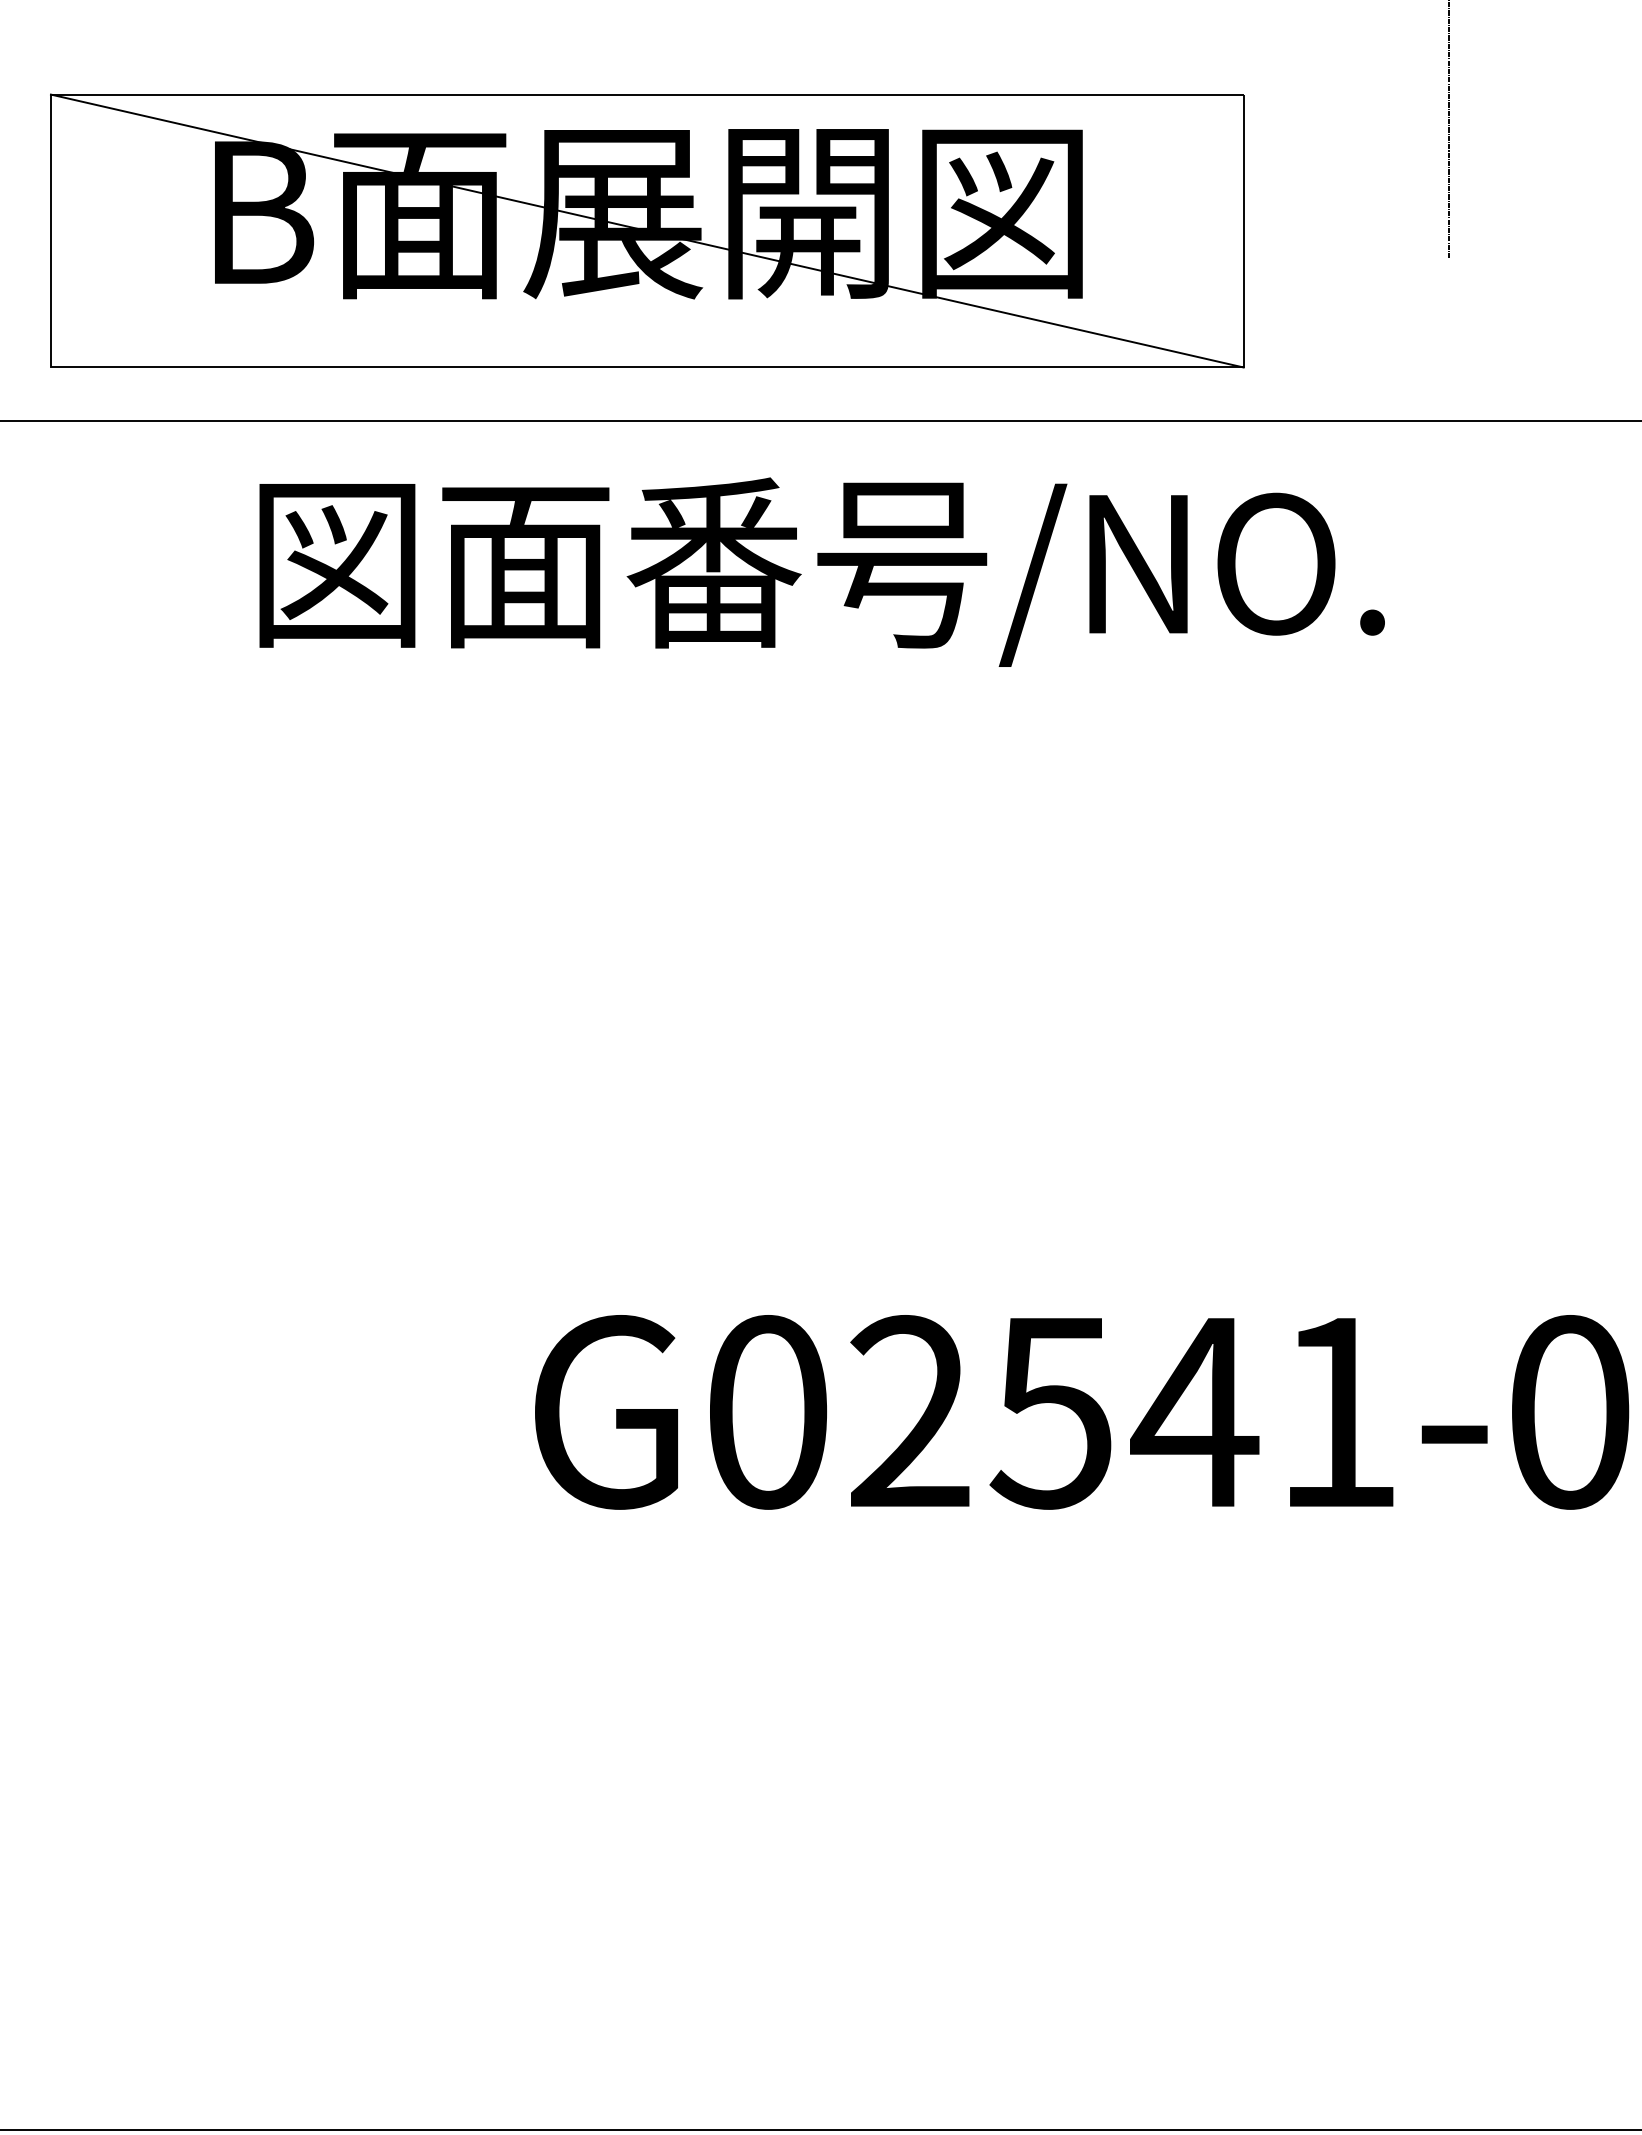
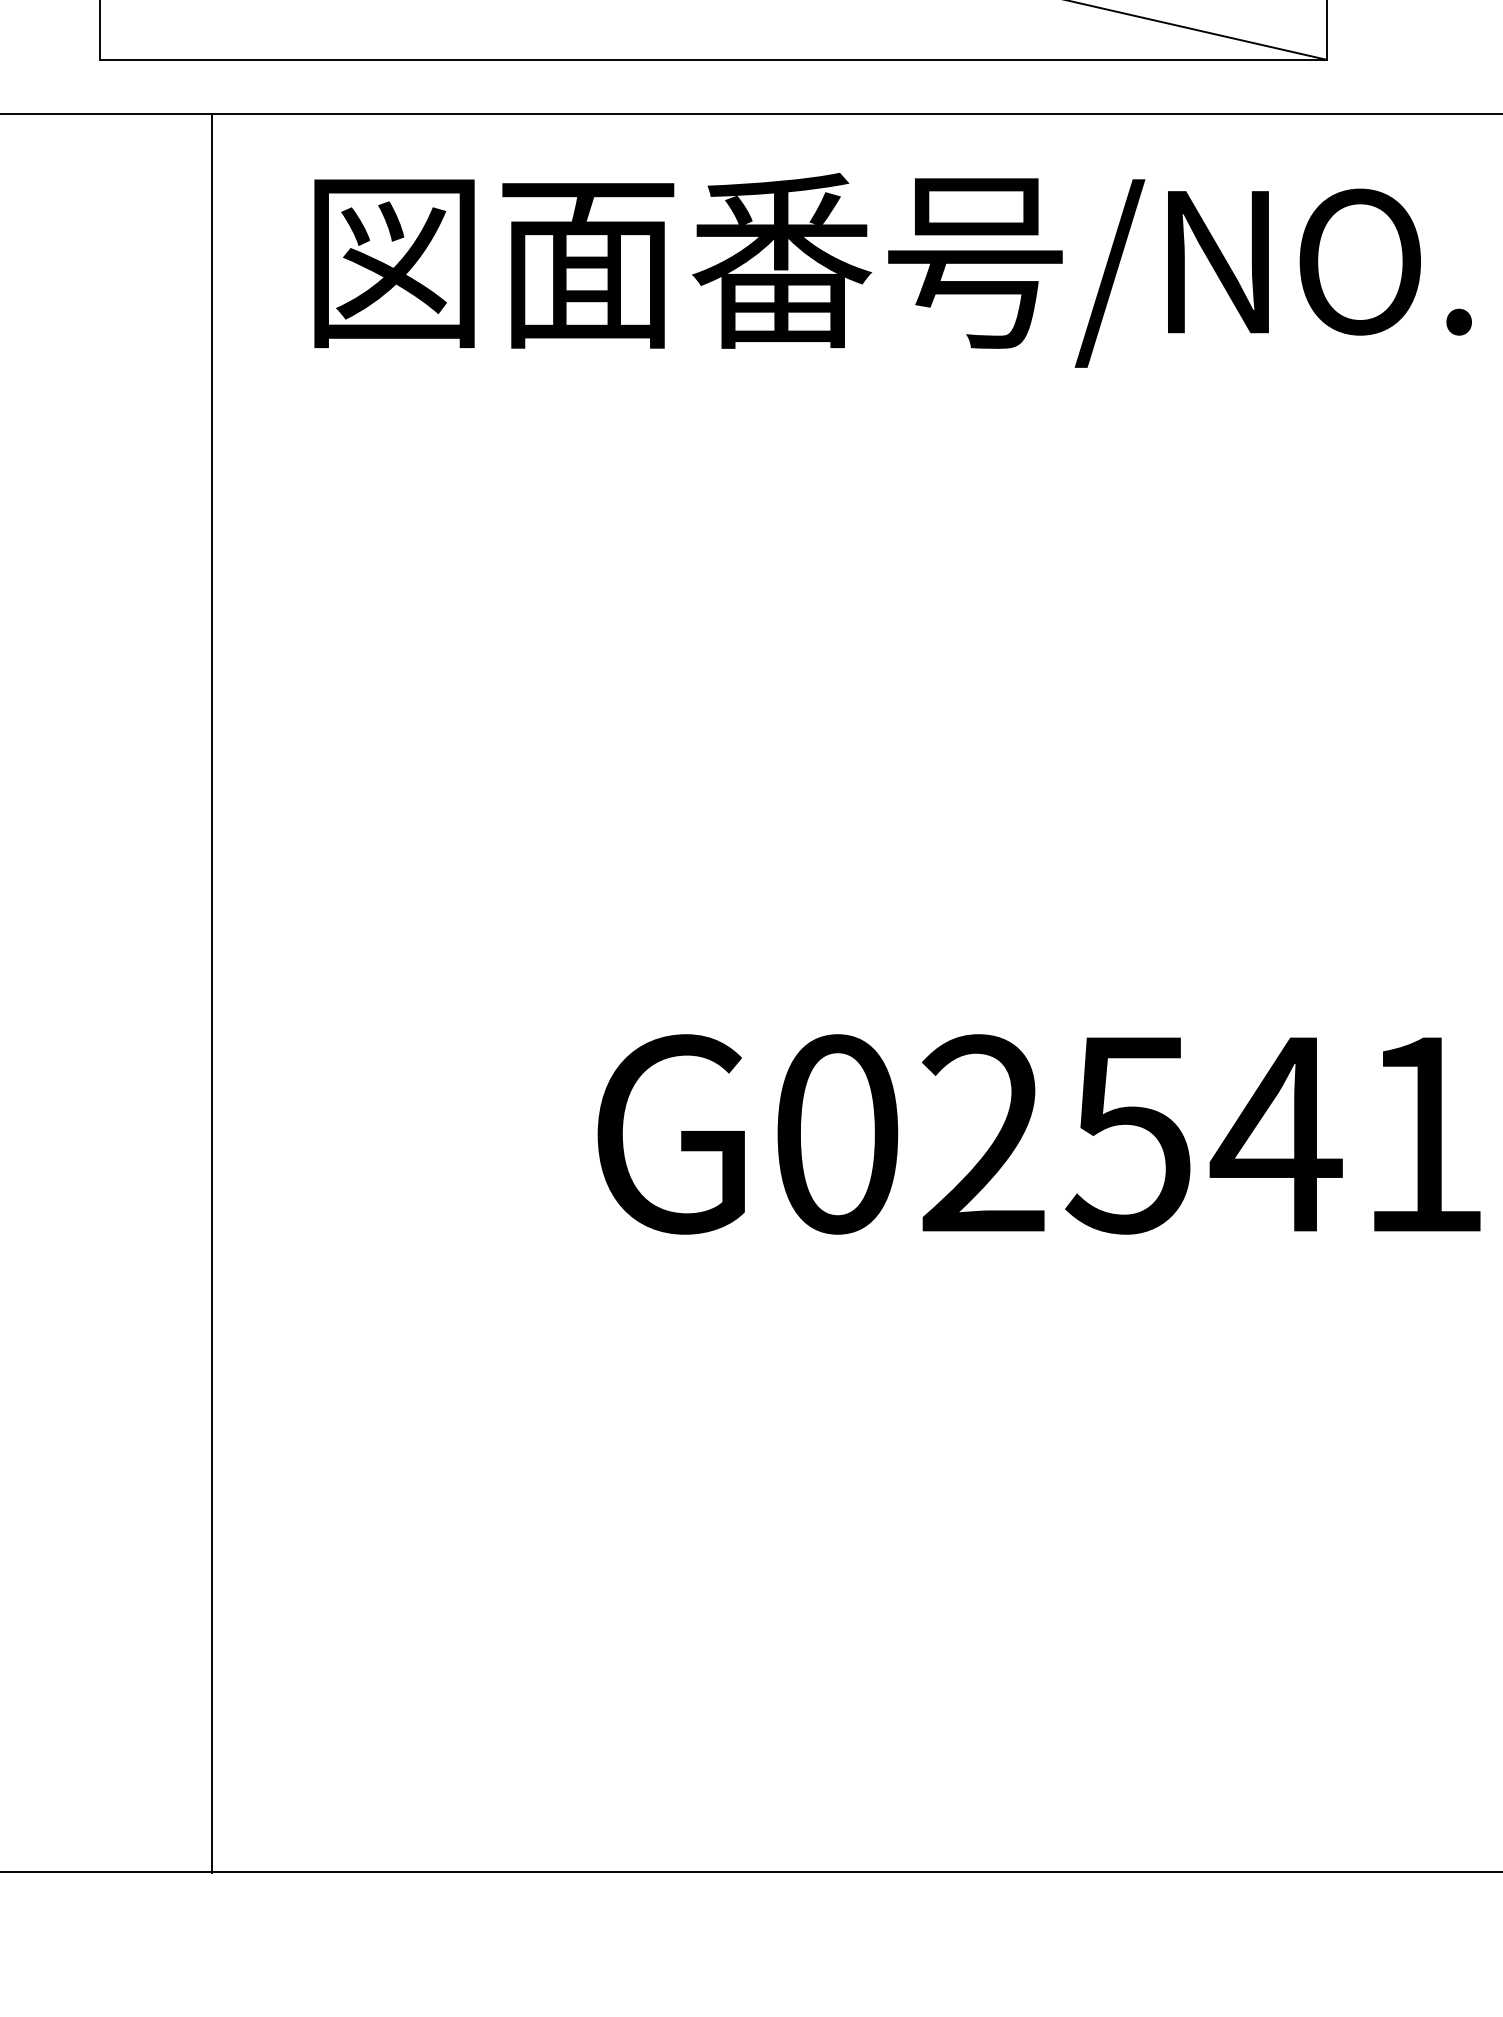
line: (159, 1275) -> (211, 993), added

